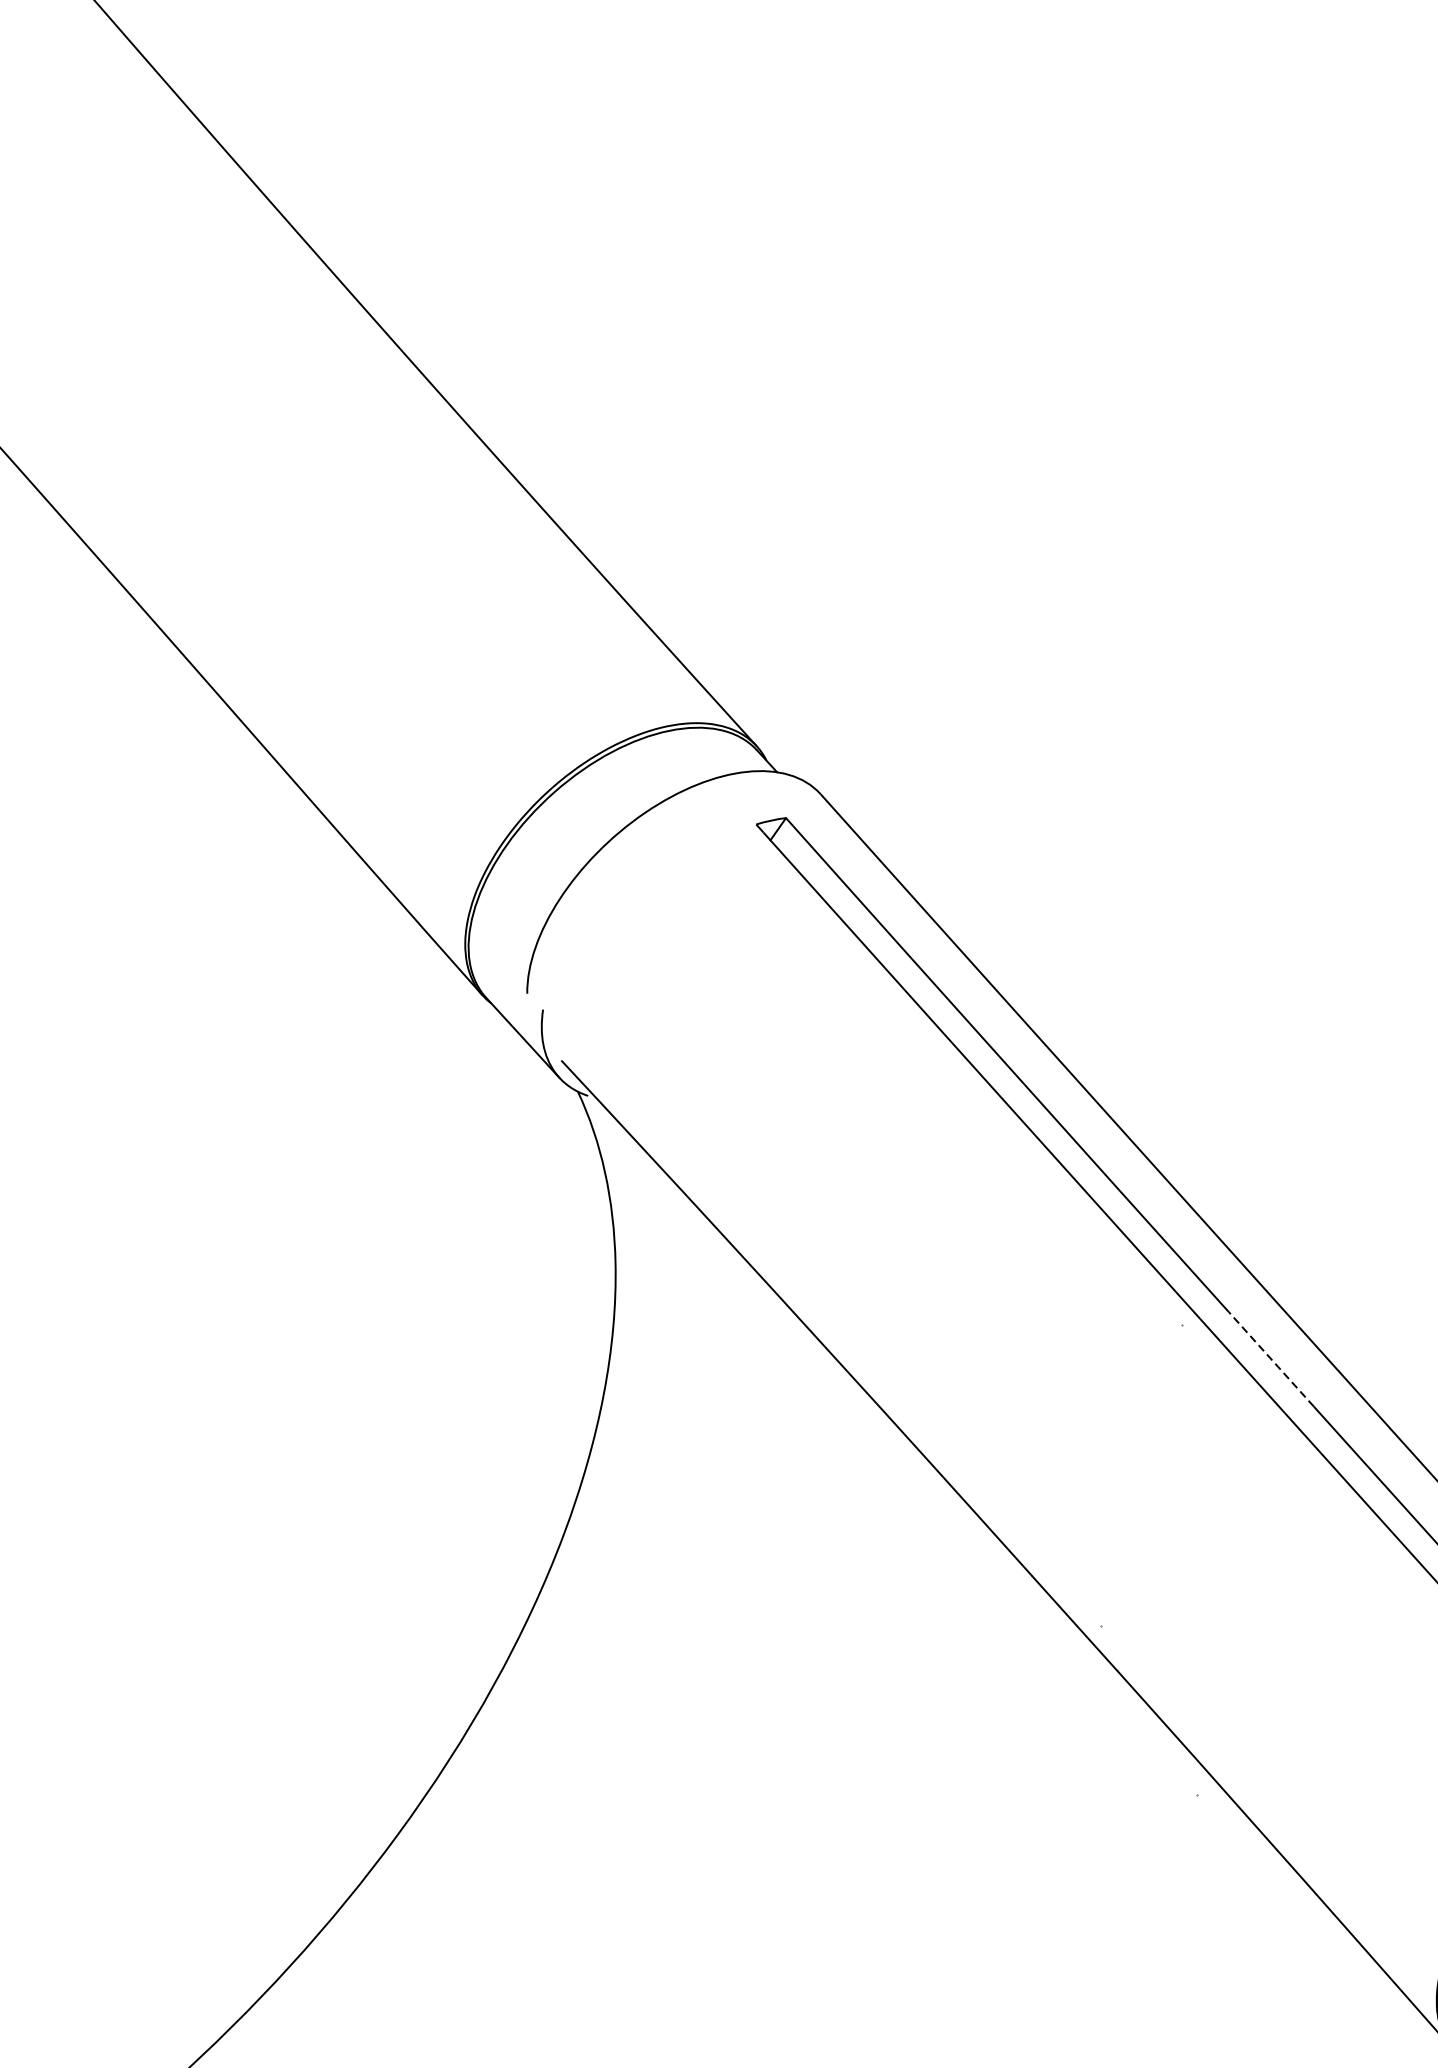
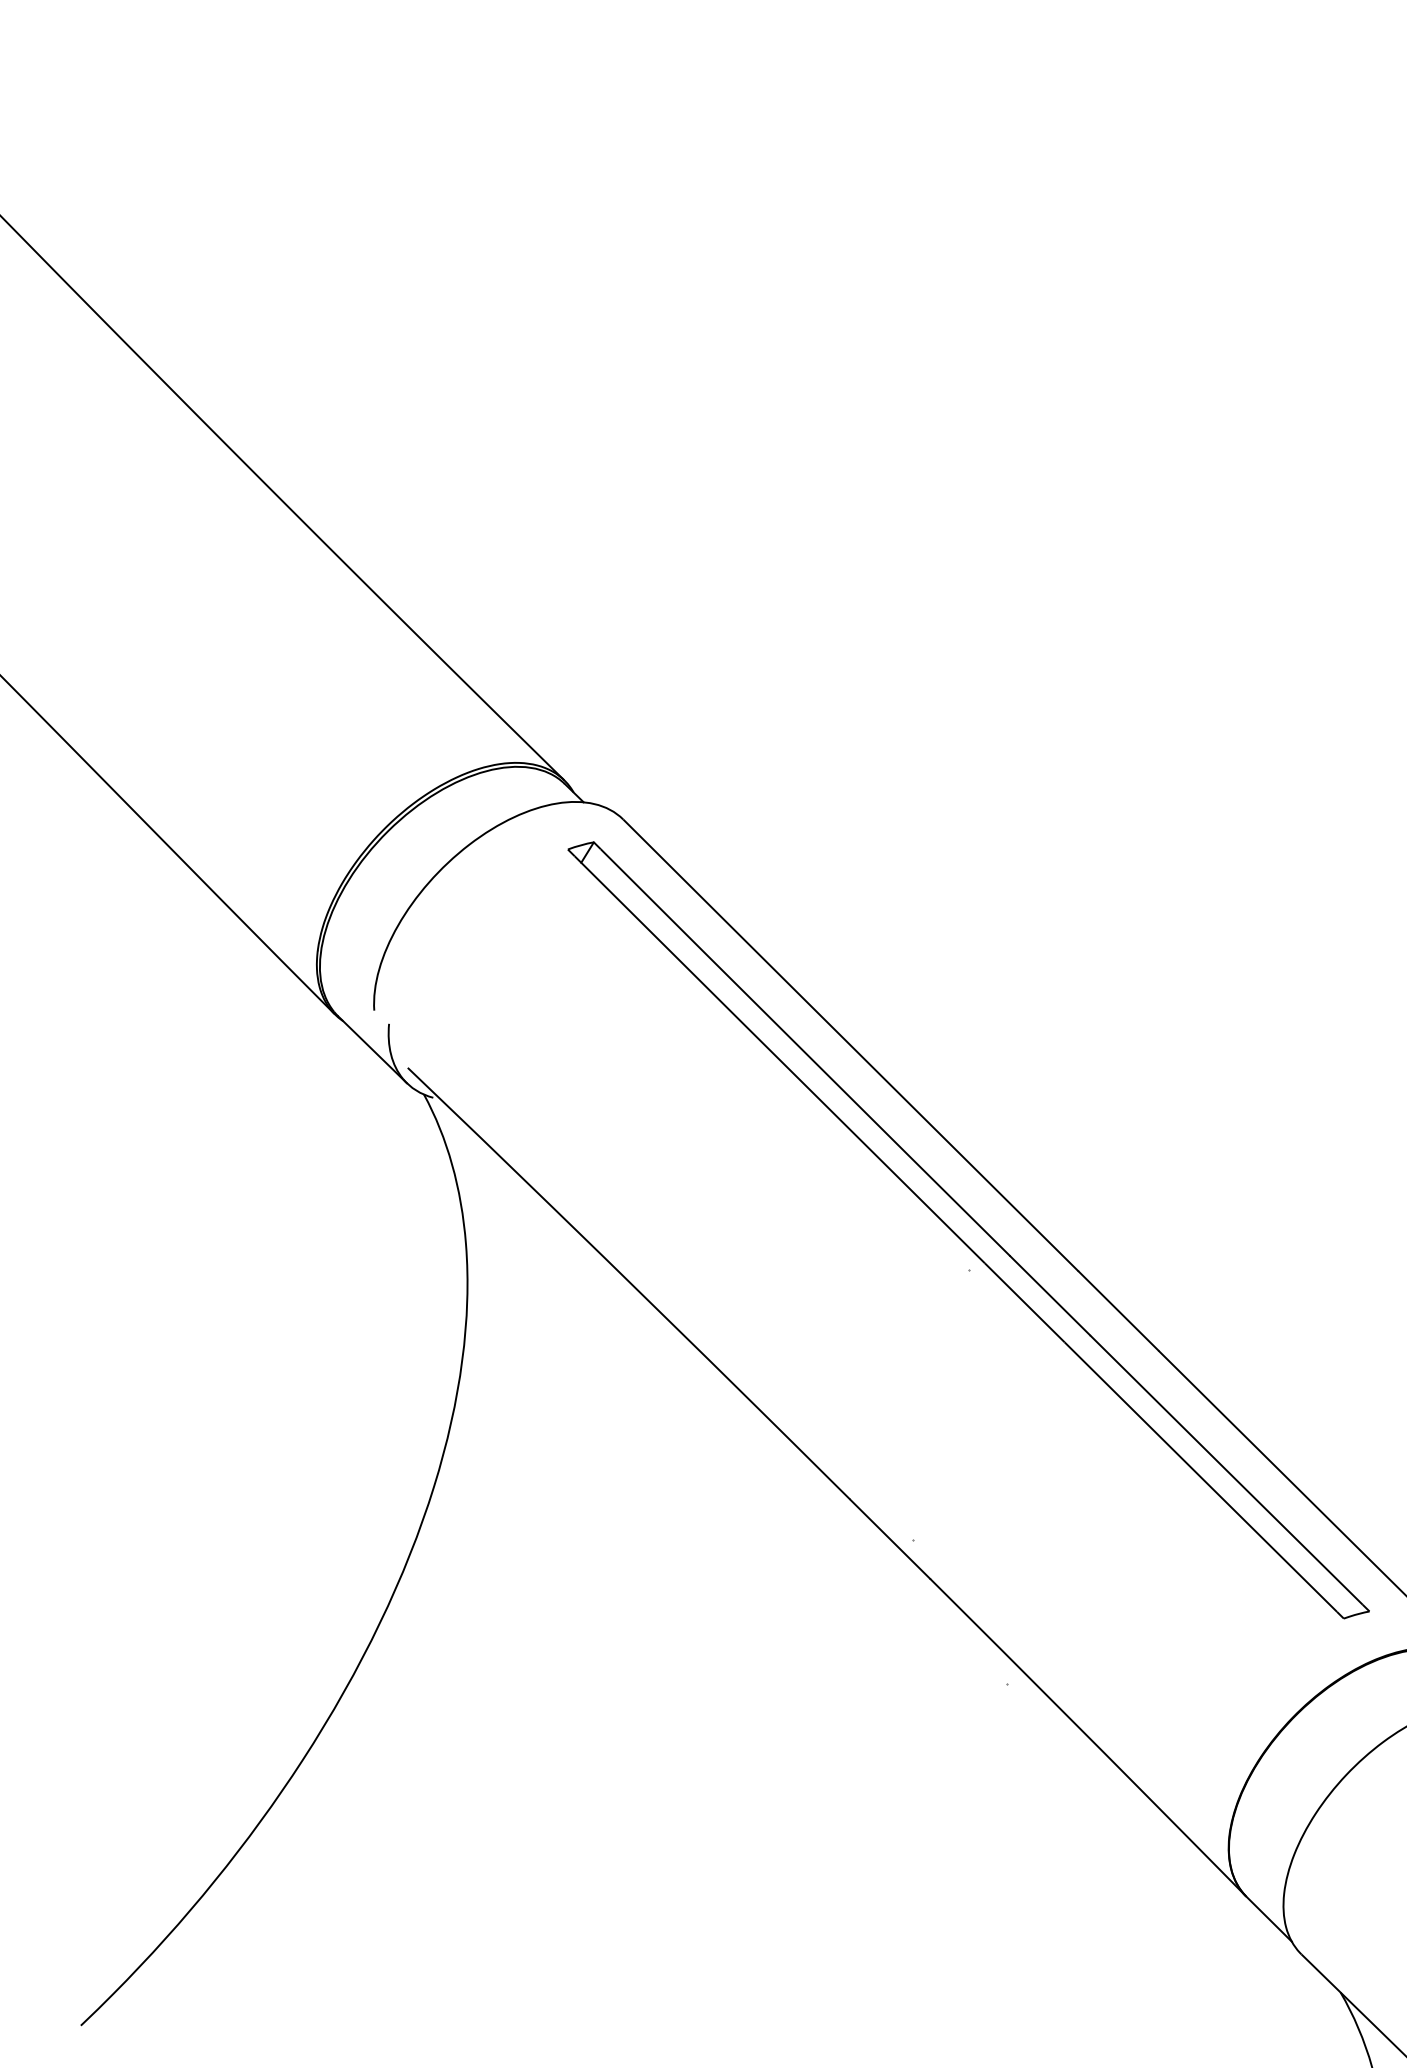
line: (1270, 1359) -> (1049, 1295), dashed -> solid

